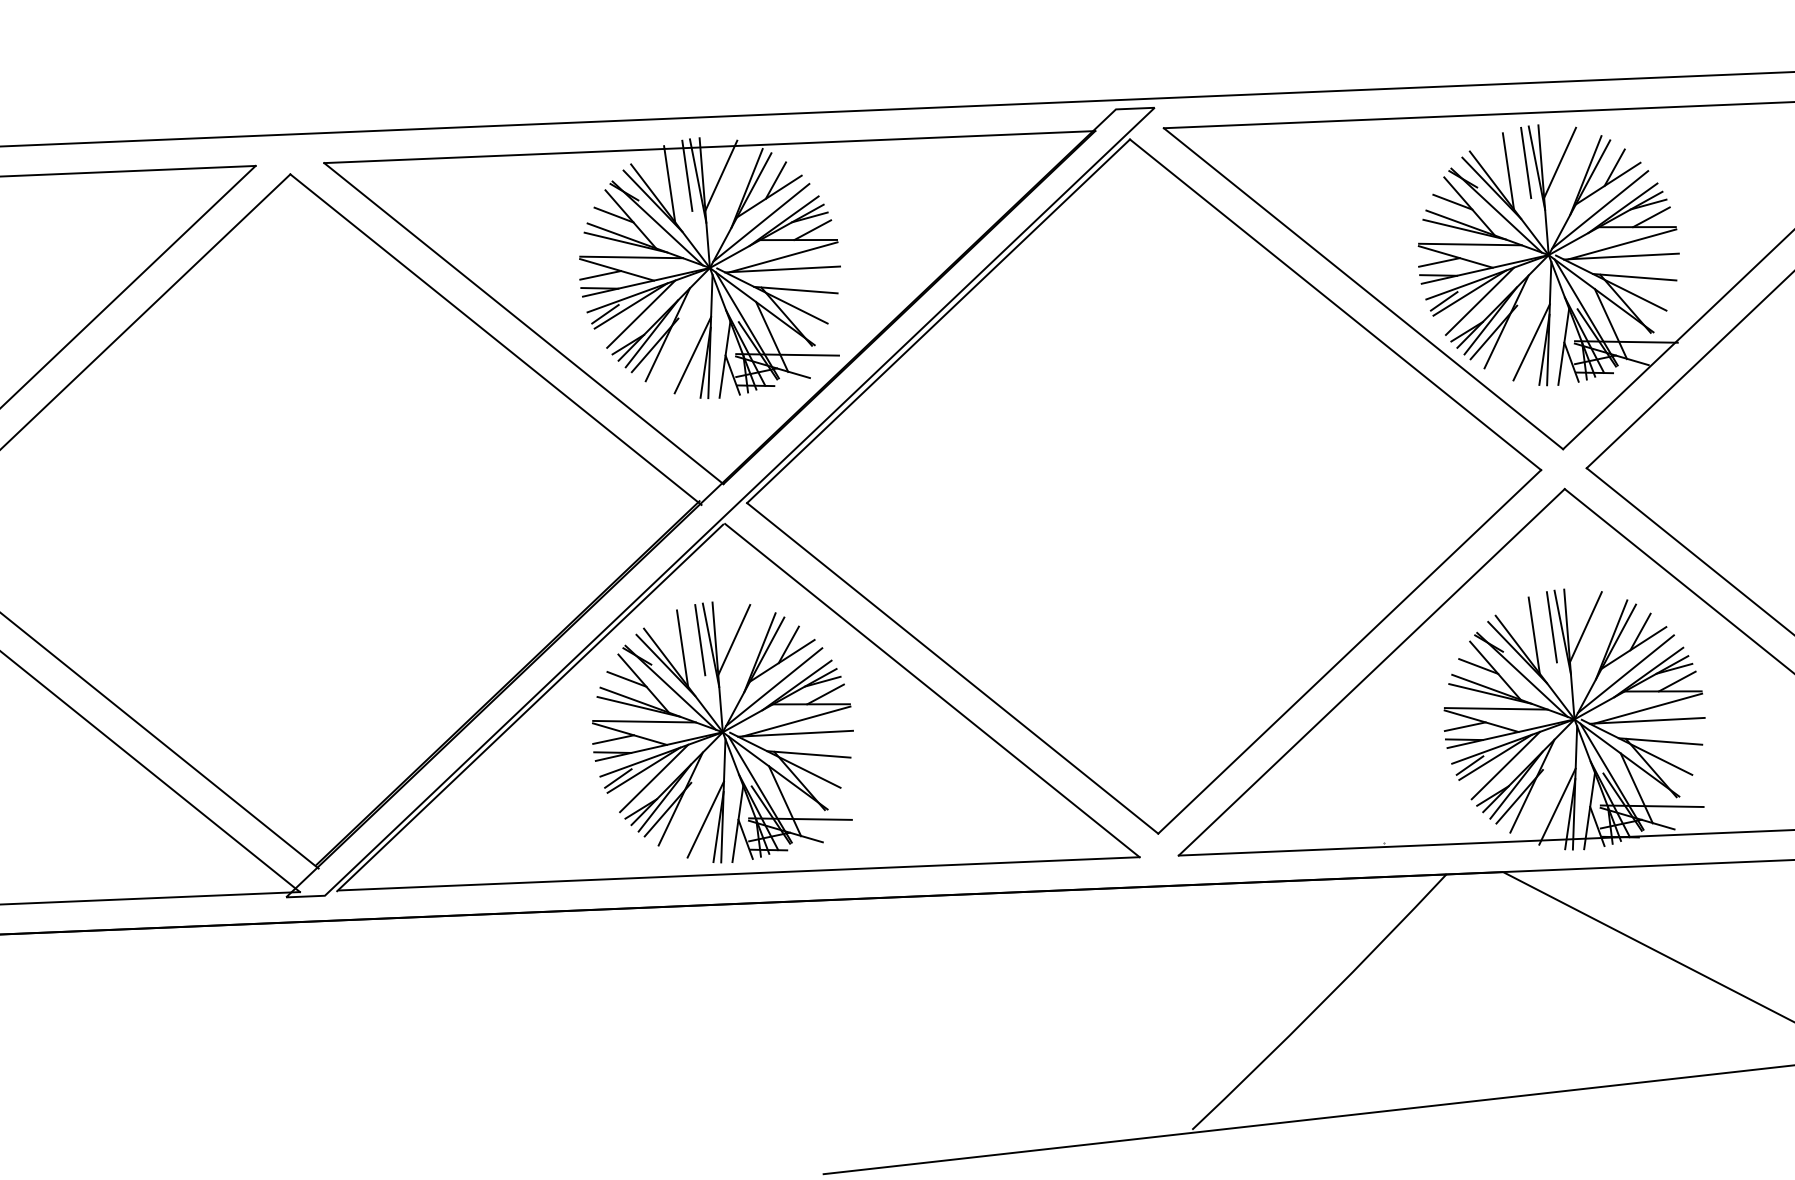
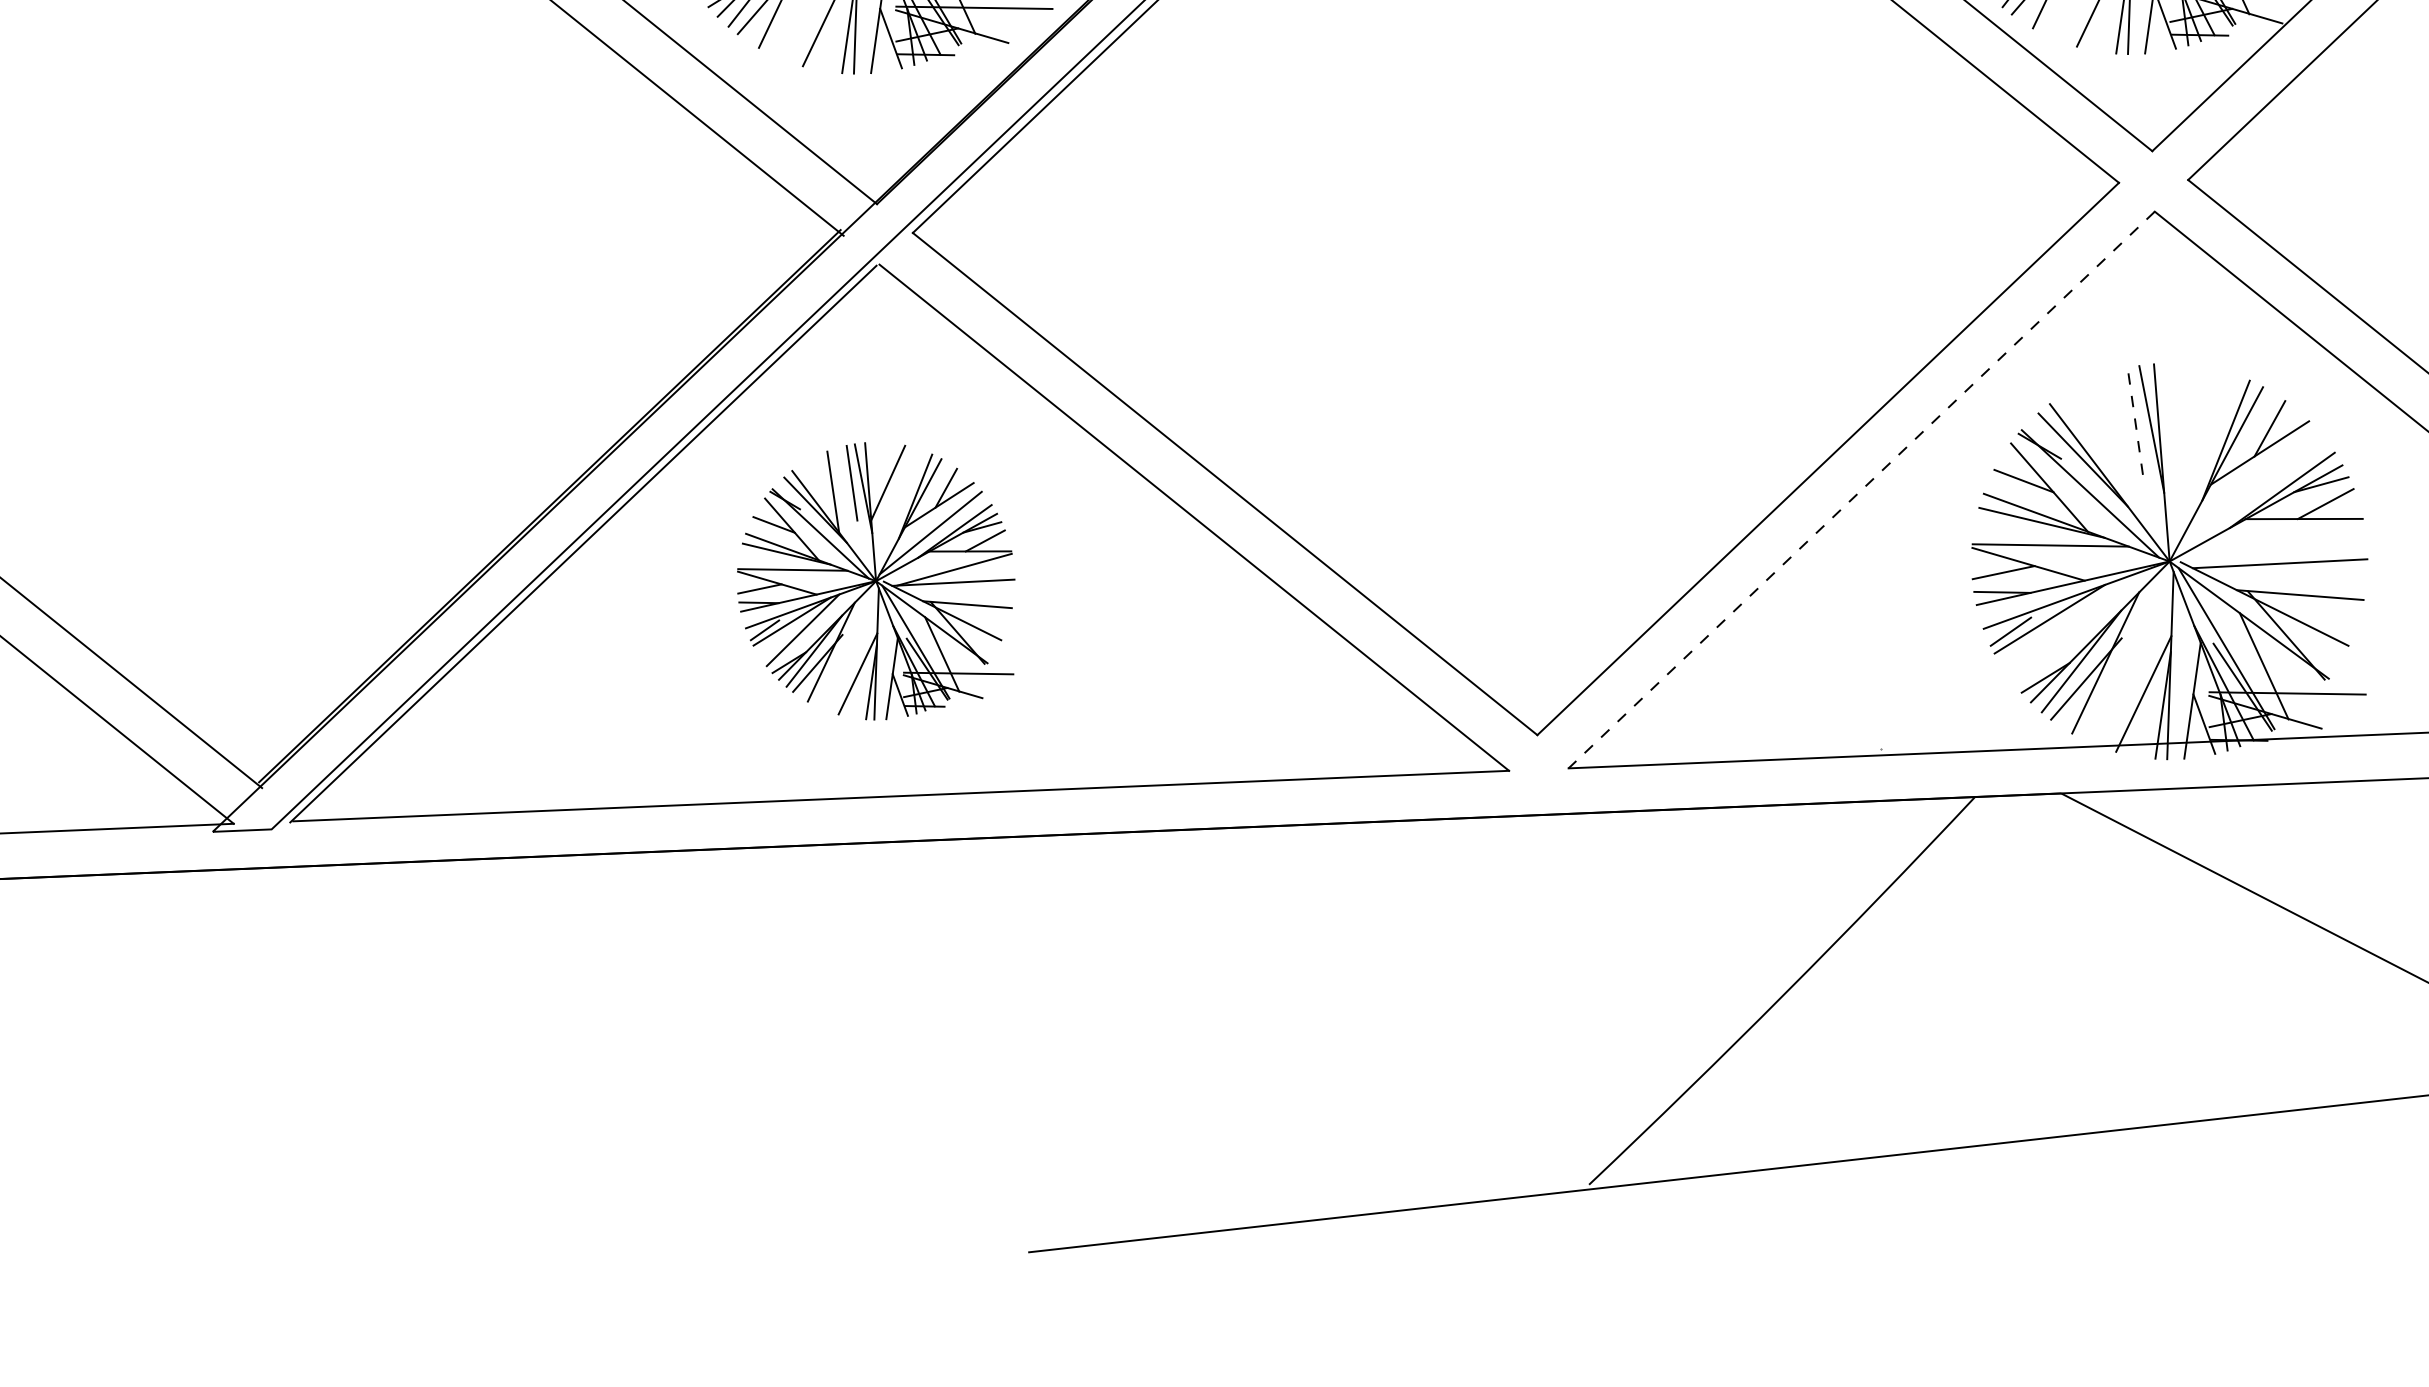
line: (1551, 626) -> (2134, 420), solid -> dashed
line: (1585, 627) -> (2186, 421), removed
line: (1533, 635) -> (2107, 434), removed
line: (1371, 672) -> (1861, 490), solid -> dashed
line: (1625, 673) -> (2247, 491), removed
line: (1648, 708) -> (2282, 544), removed
part: (722, 732) -> (875, 581), size x0.7
line: (1505, 765) -> (2064, 631), removed

